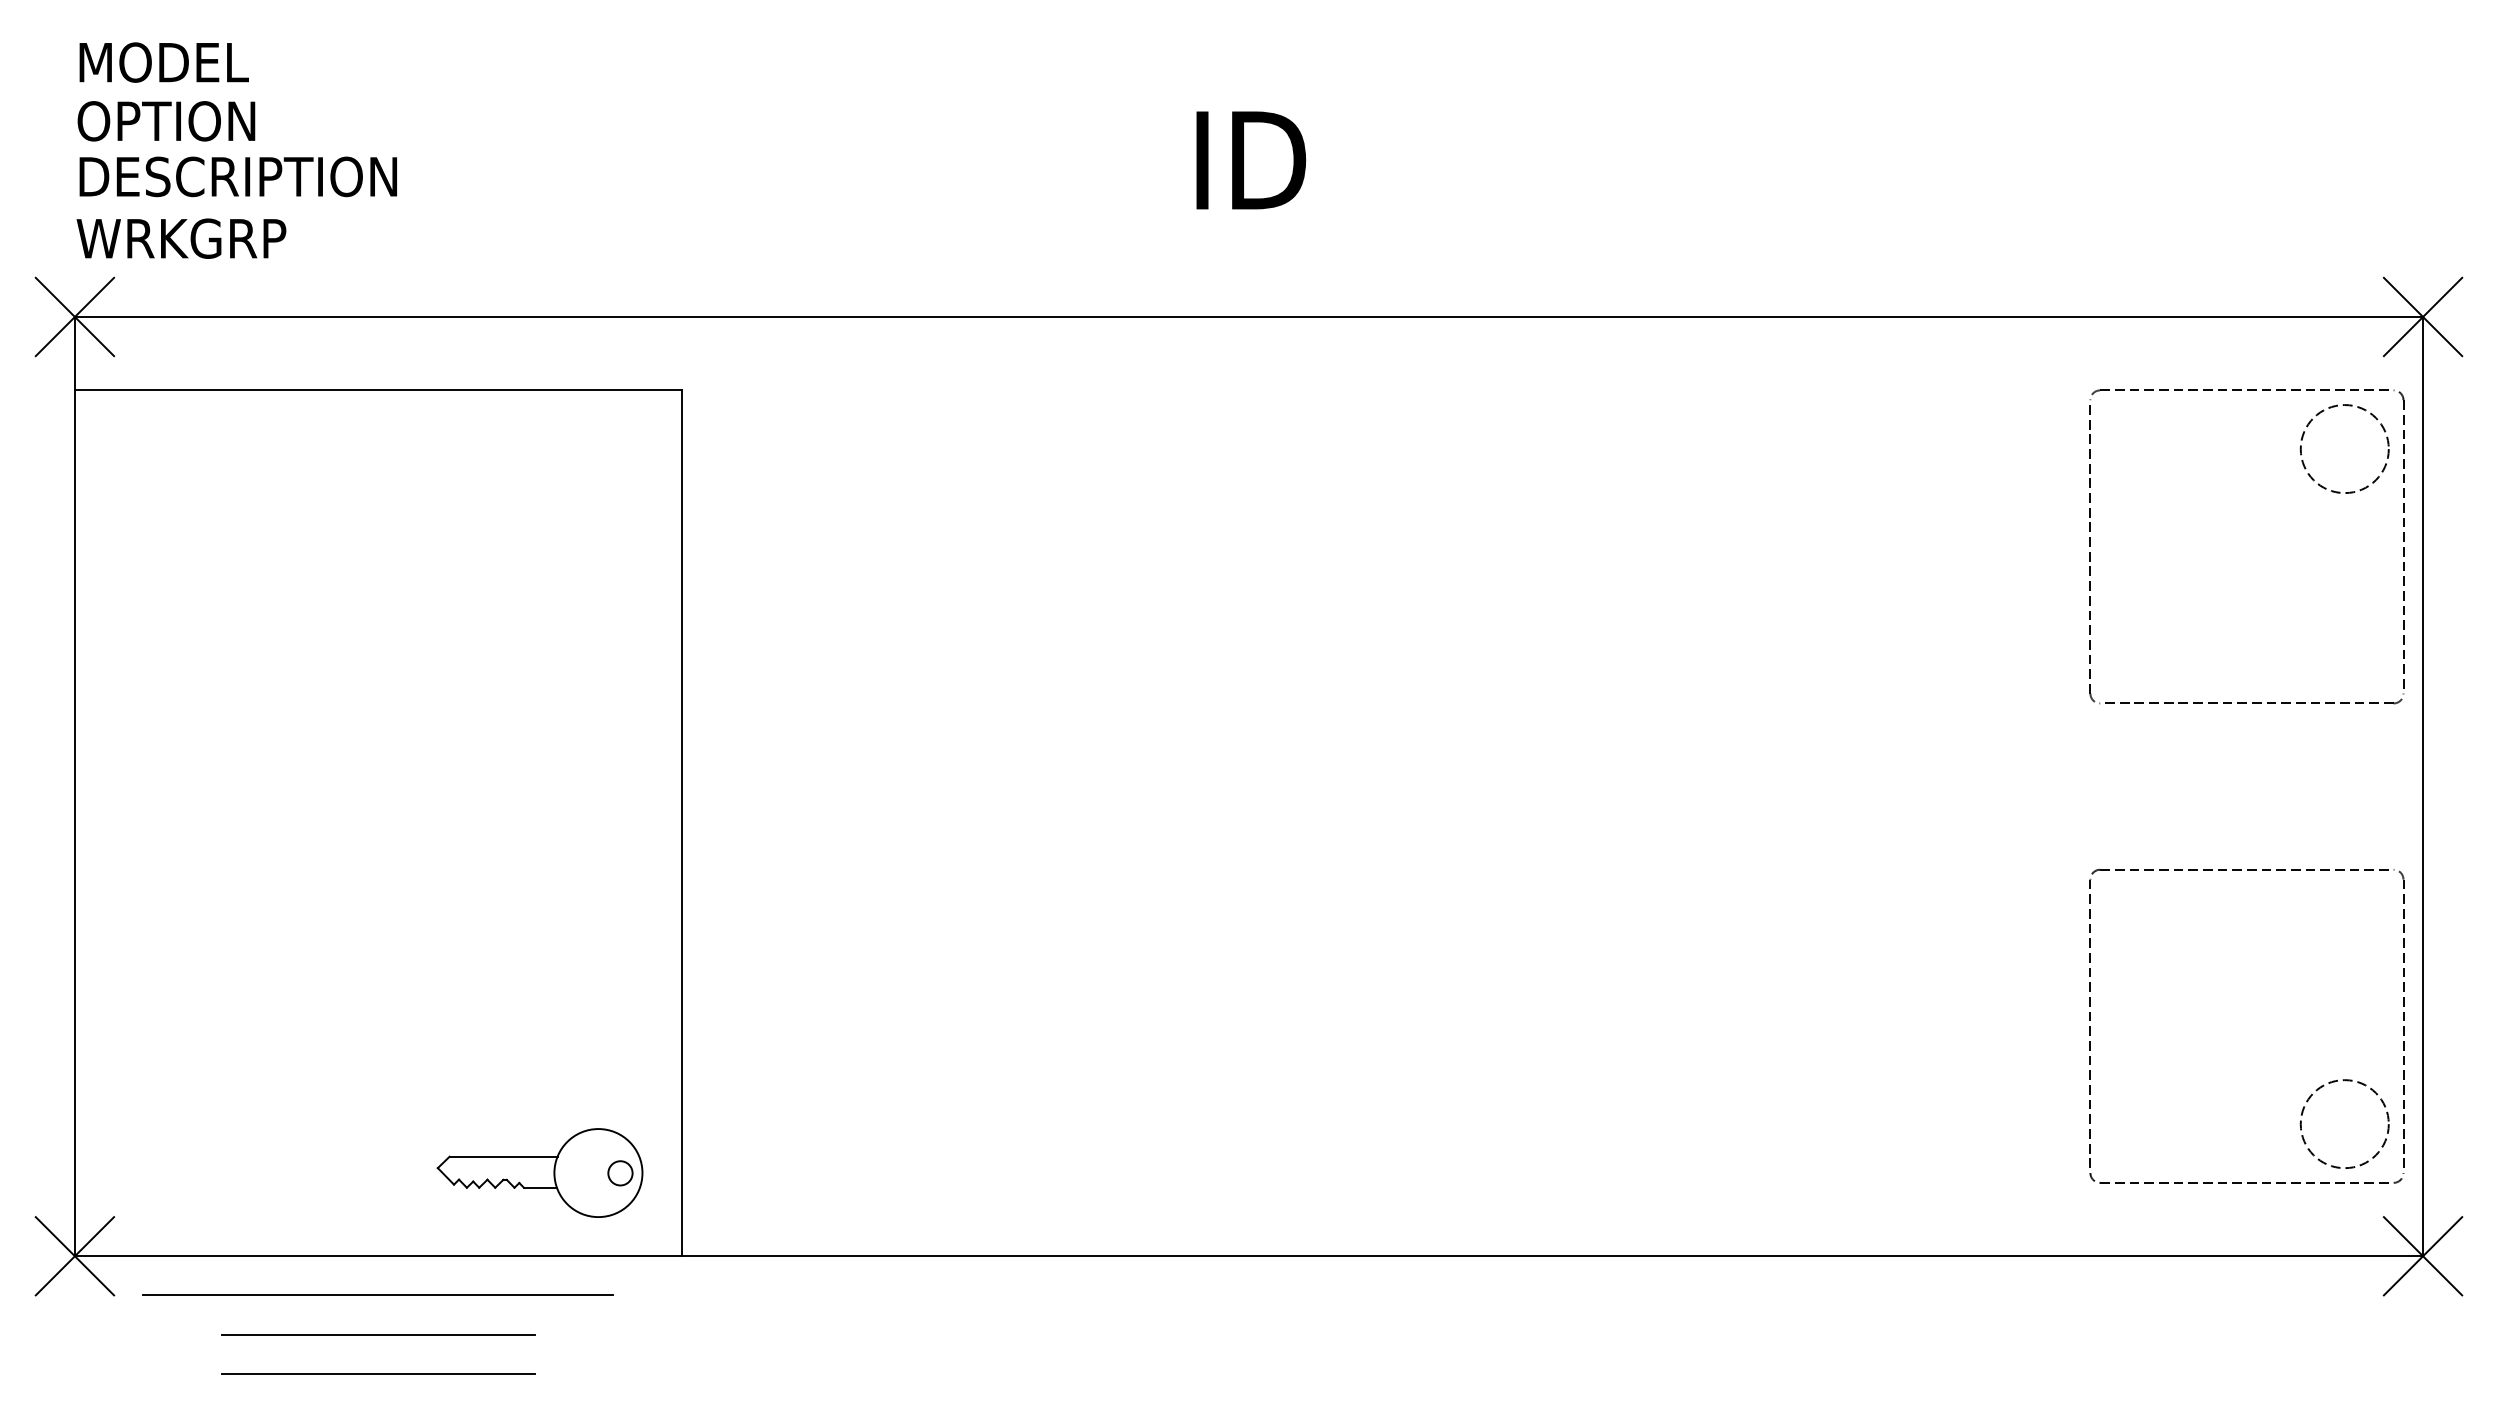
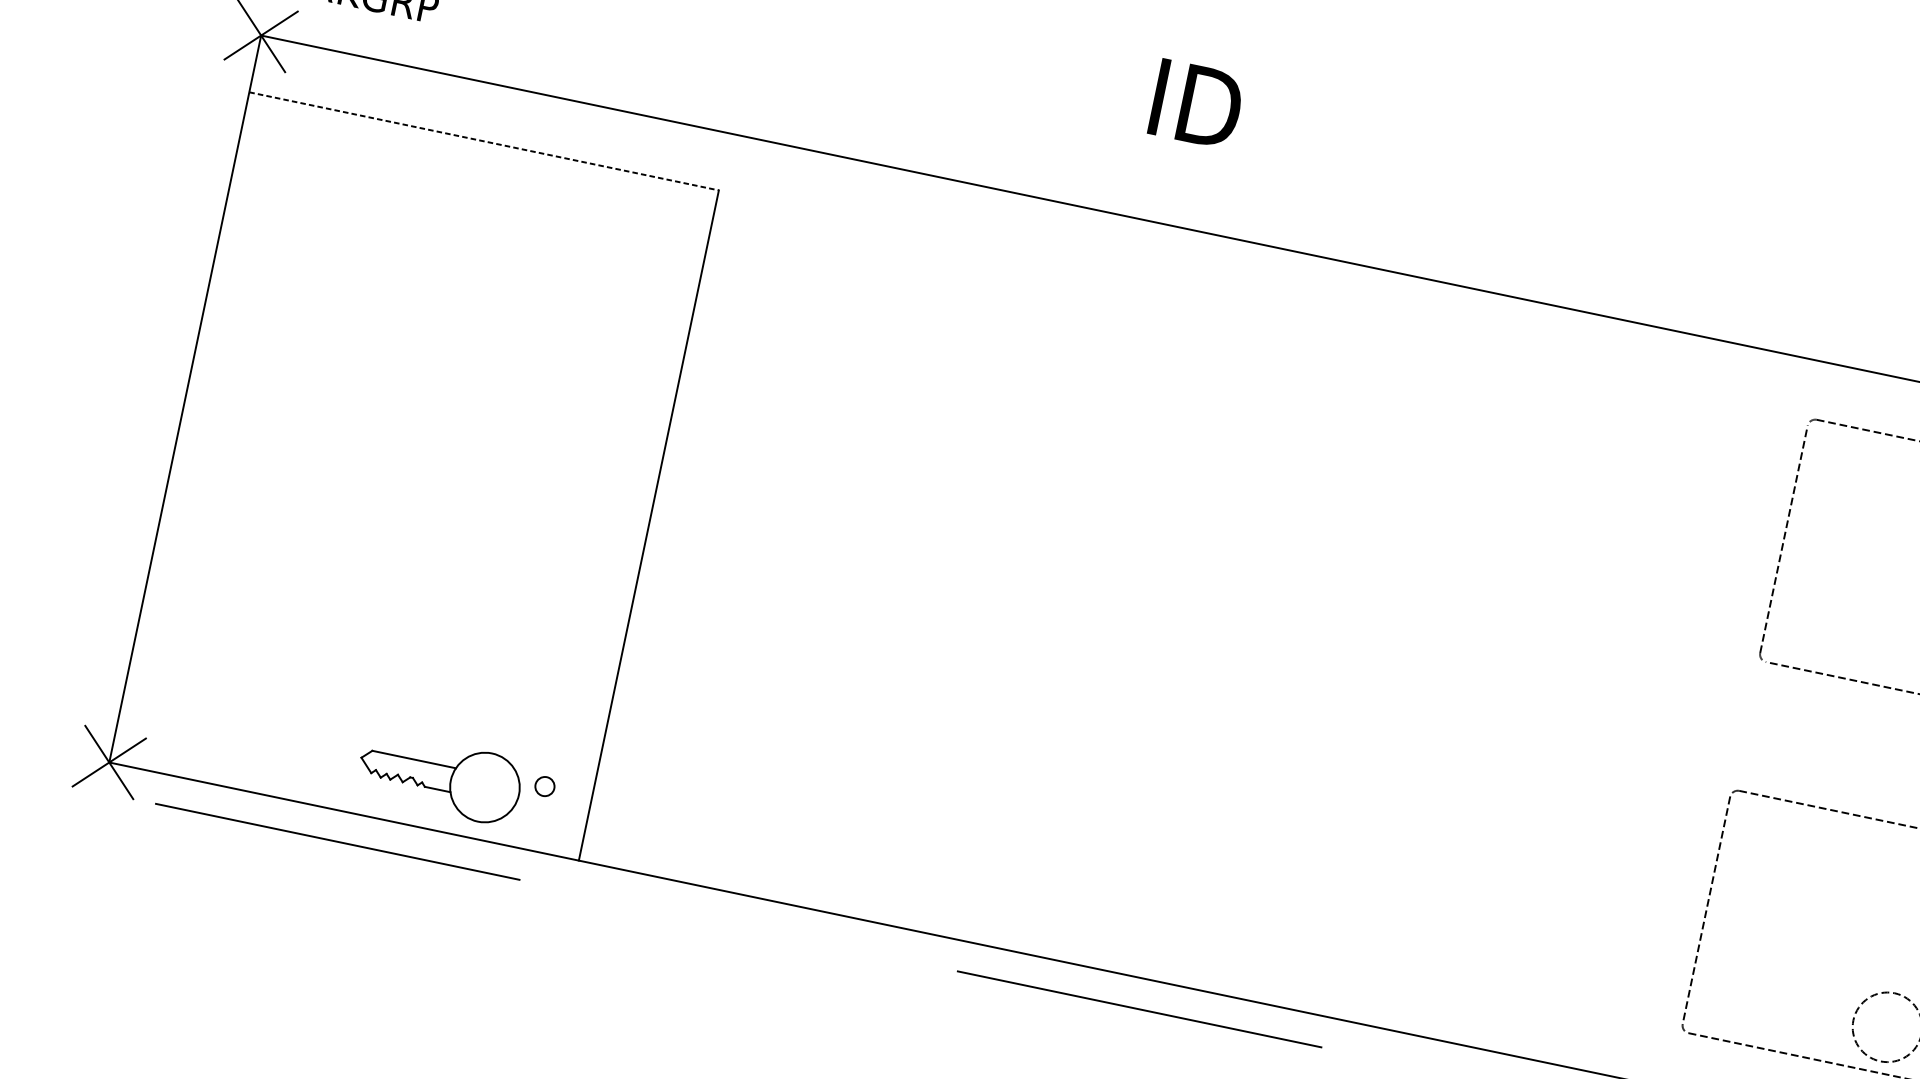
line: (378, 390) -> (484, 141), solid -> dashed
part: (539, 1172) -> (439, 777), moved
line: (1413, 1294) -> (1139, 1008), added
line: (377, 1334) -> (330, 872), removed
line: (377, 1373) -> (324, 902), removed

